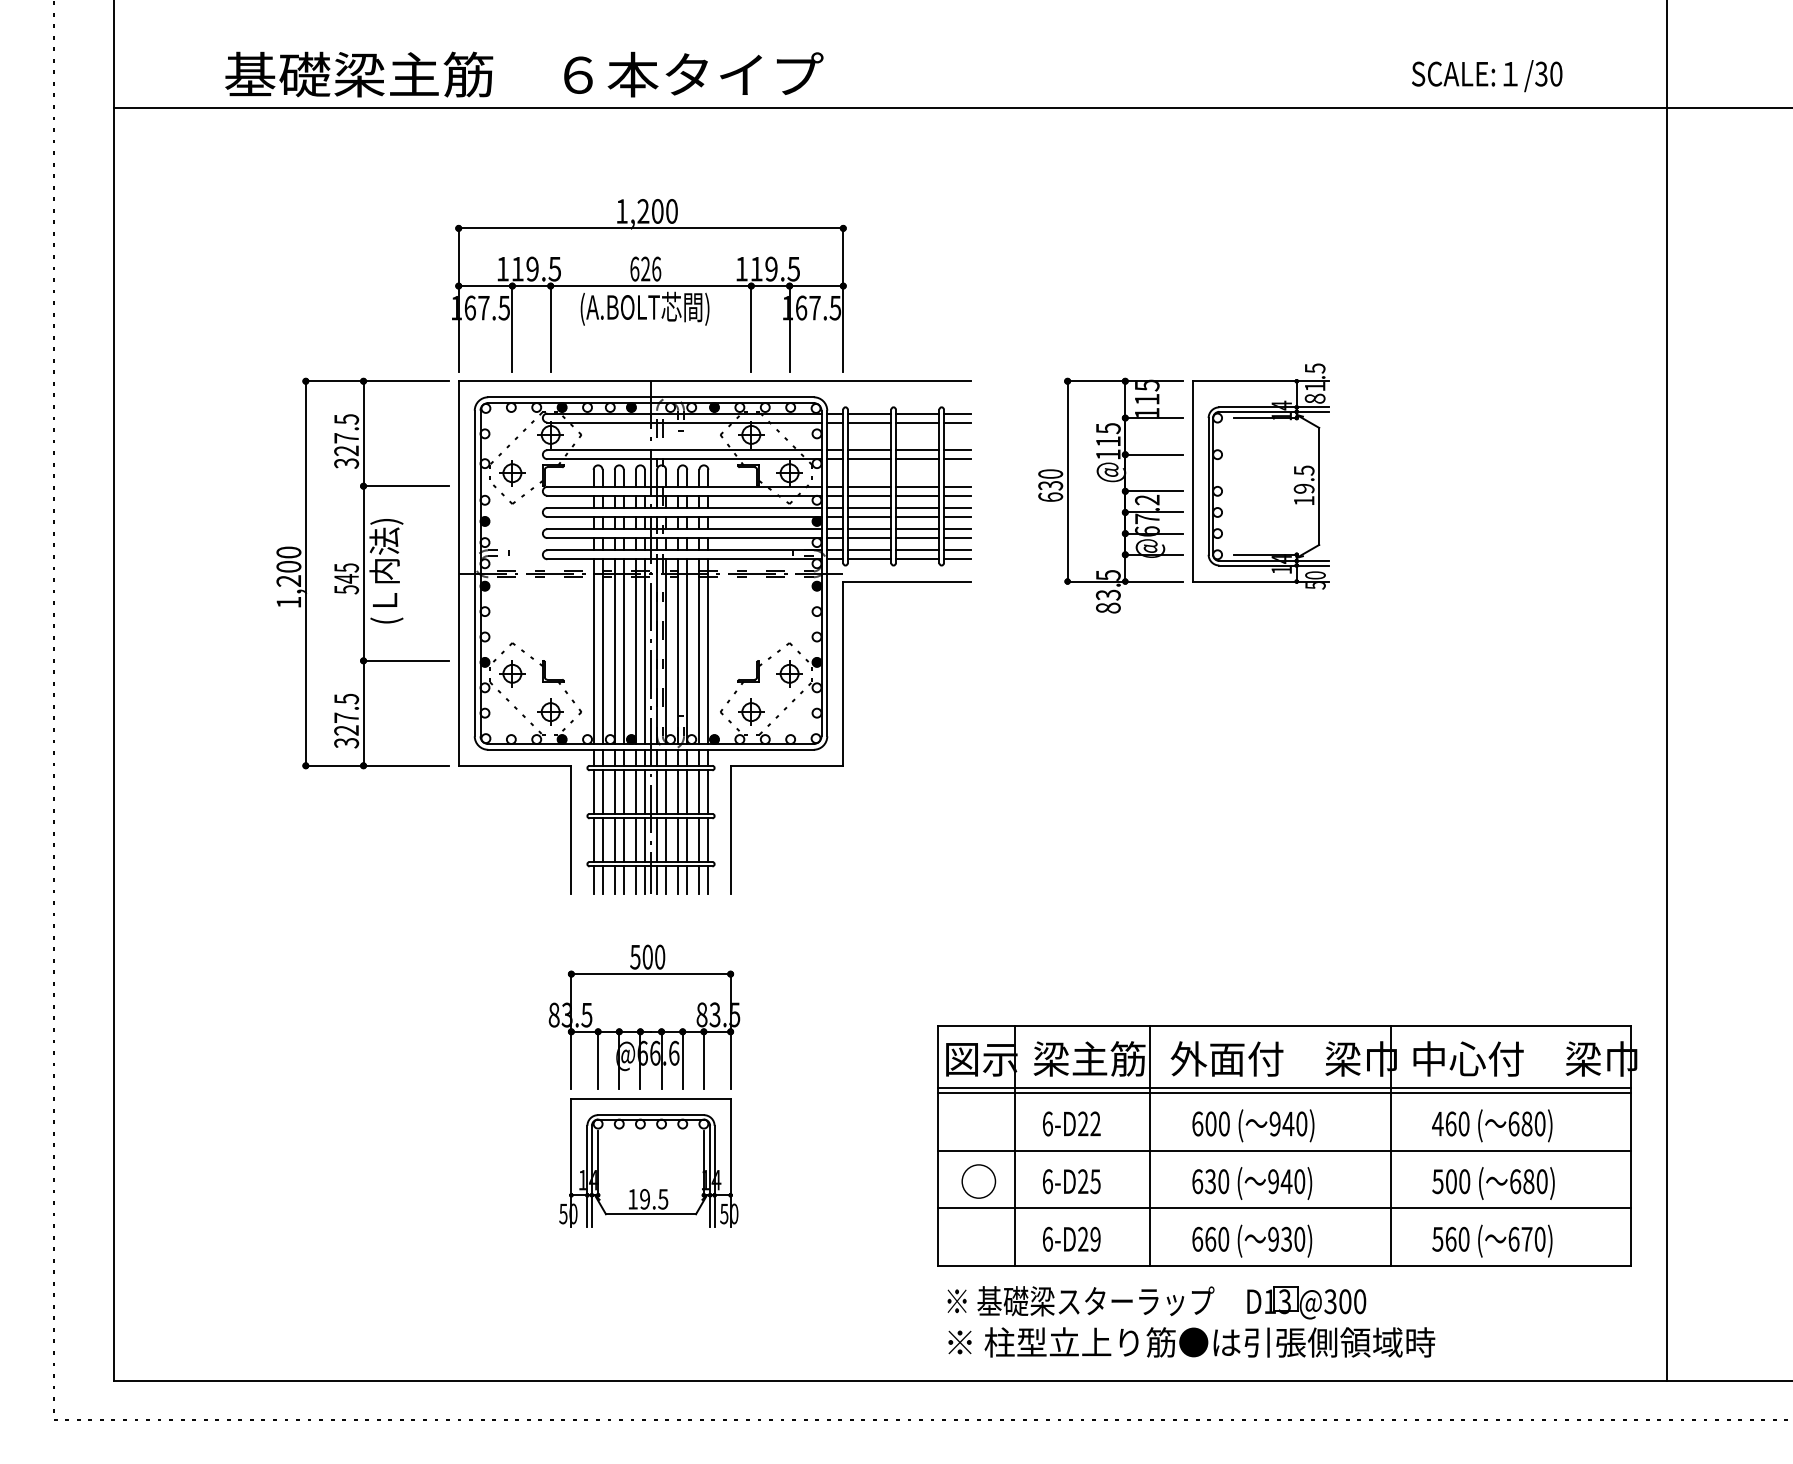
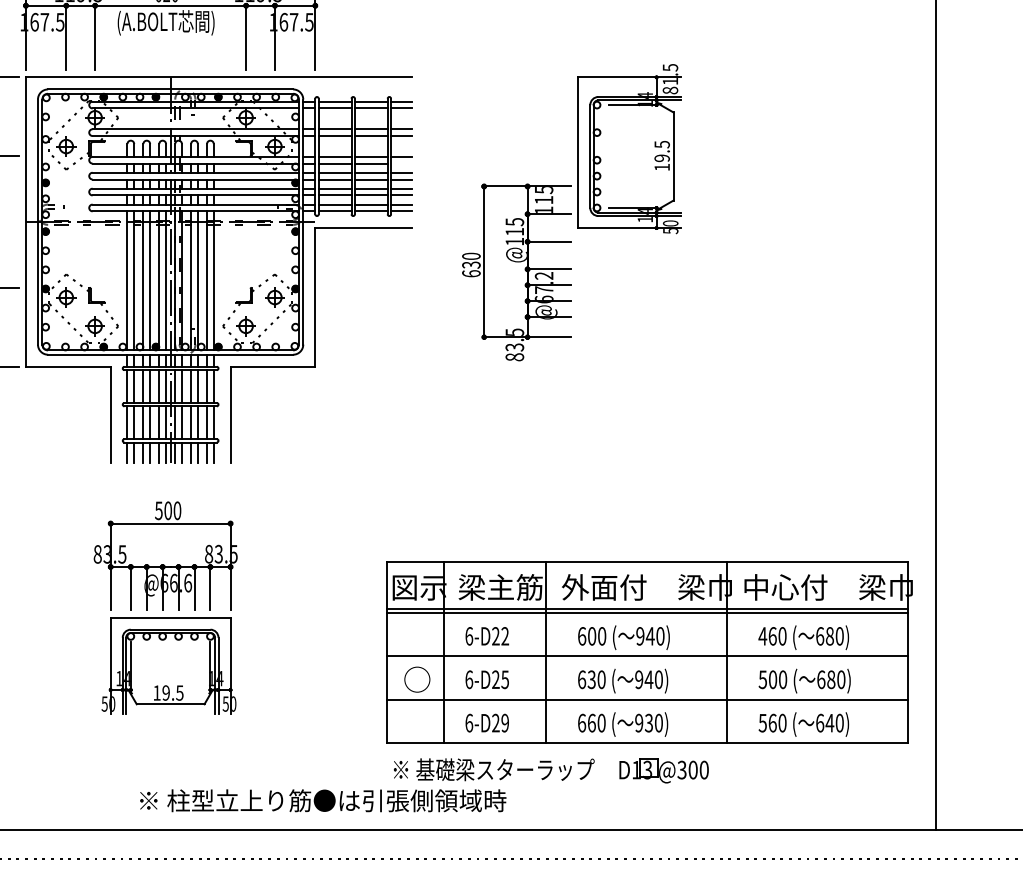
line: (957, 495) -> (401, 163), removed
part: (1110, 495) -> (516, 272), moved
text: (1526, 1239) -> (829, 723), 670) -> 640)
text: (1191, 1342) -> (323, 800), moved

